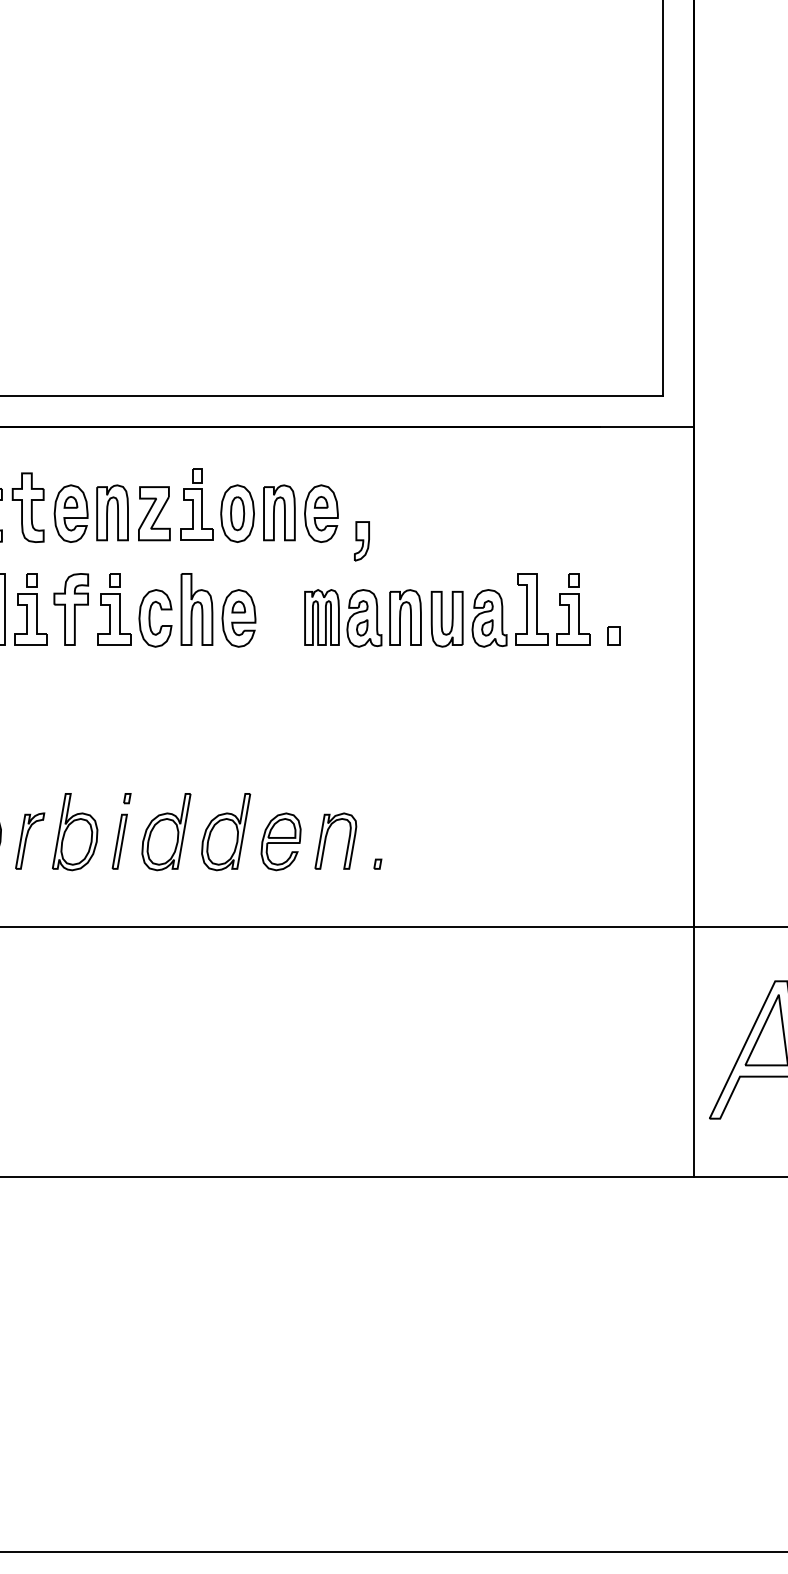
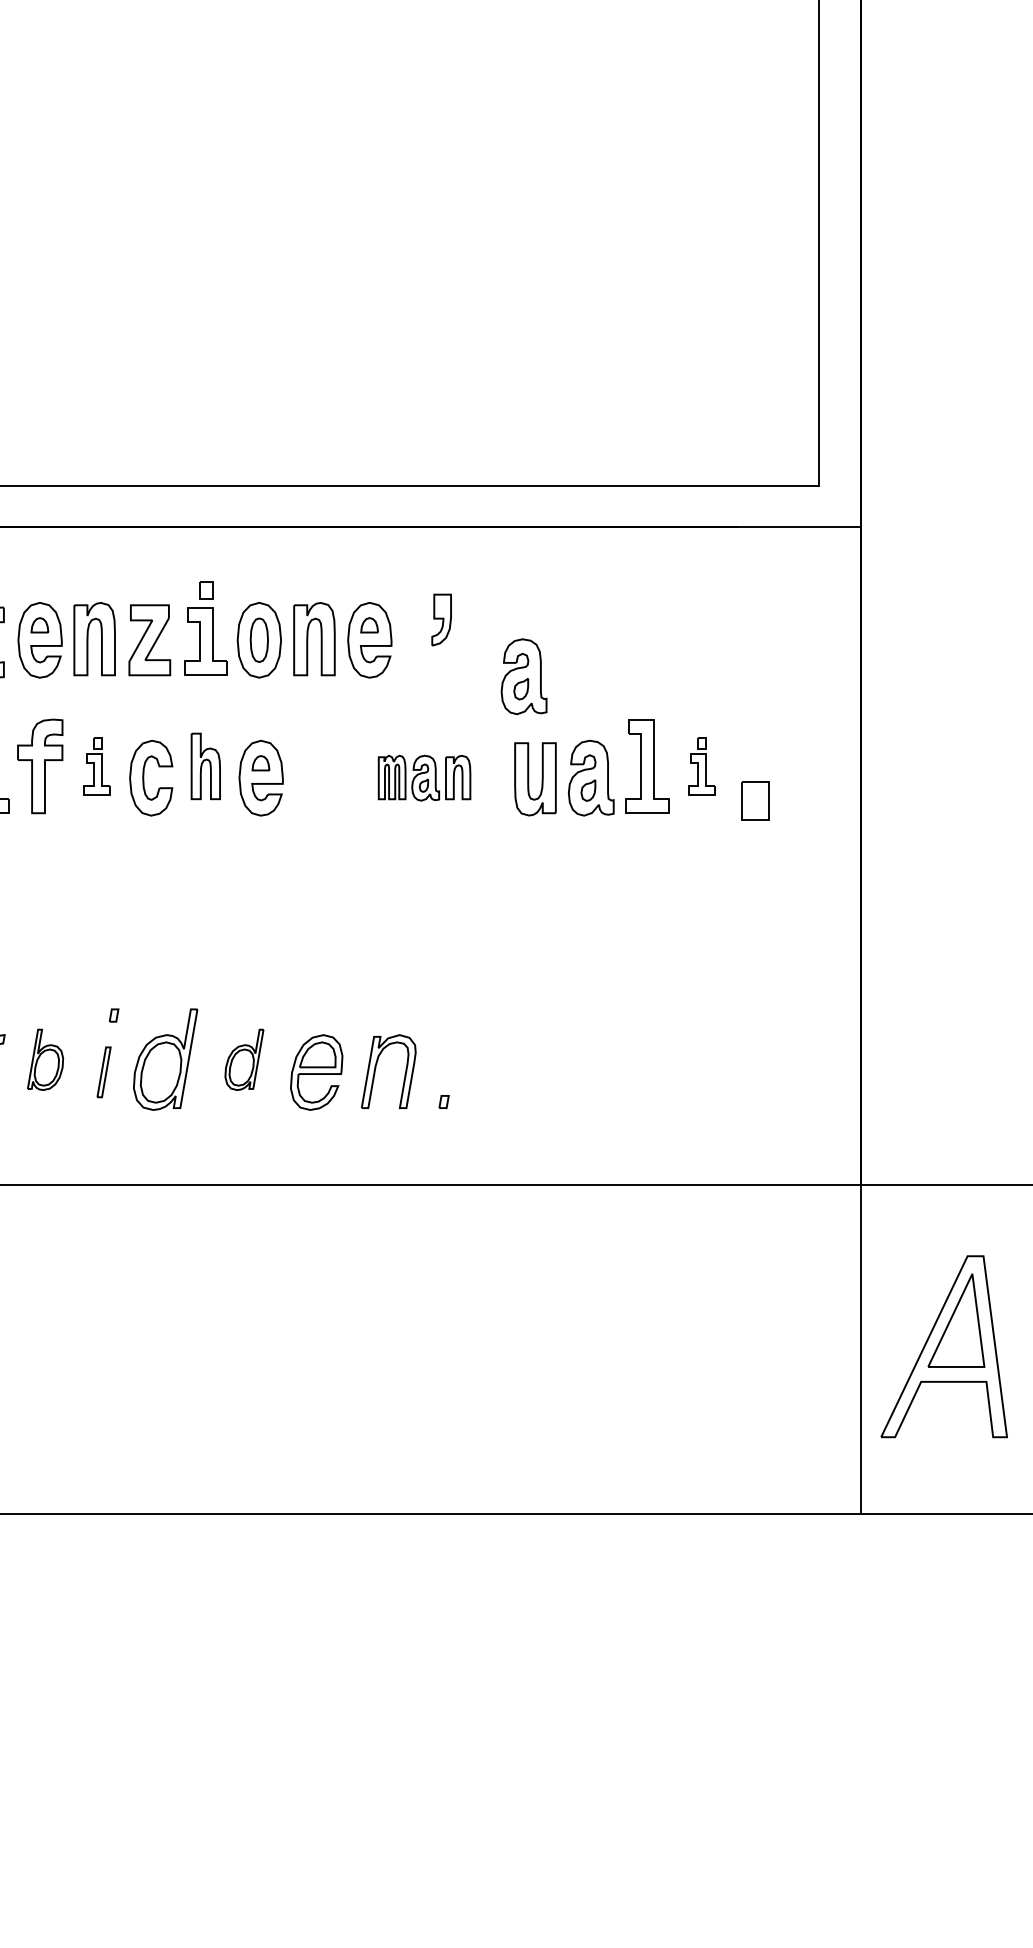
part: (361, 541) -> (441, 620), moved
part: (438, 541) -> (524, 676), added
part: (114, 609) -> (97, 766), size x0.6
part: (196, 609) -> (205, 766), size x0.7
part: (573, 609) -> (701, 766), size x0.6
part: (362, 618) -> (423, 778), size x0.6
part: (613, 635) -> (754, 800), size x1.6
part: (75, 832) -> (45, 1060), size x0.6
part: (226, 832) -> (244, 1060), size x0.6
part: (119, 841) -> (103, 1072), size x0.7

